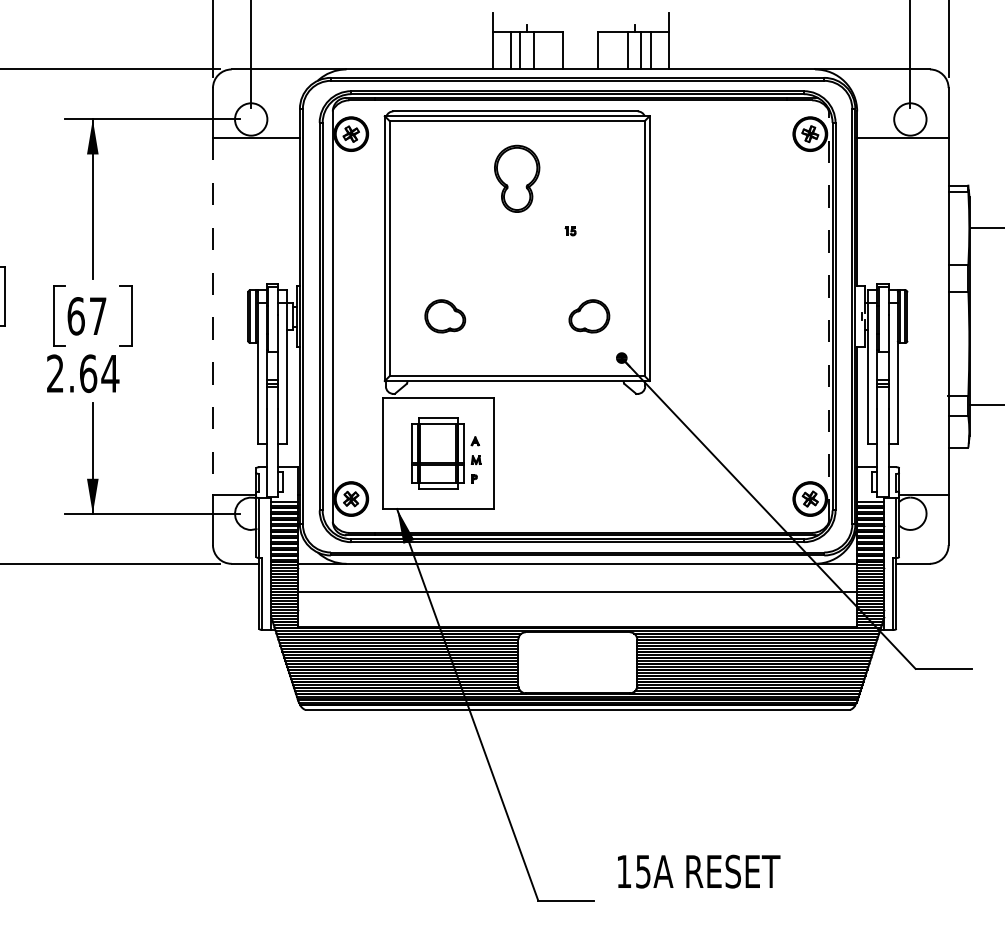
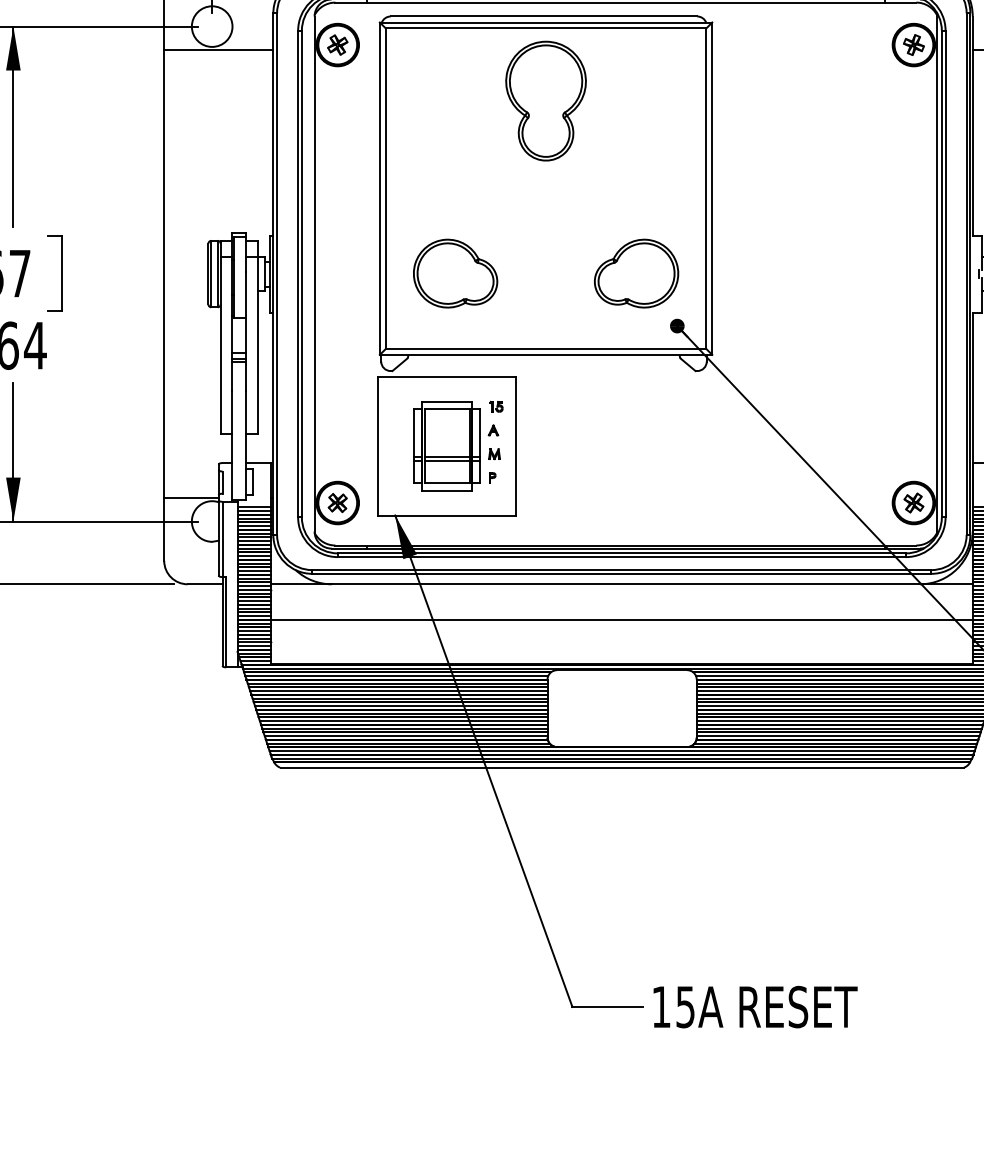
part: (516, 178) -> (545, 100), size x1.43
part: (570, 231) -> (496, 406), moved
line: (212, 316) -> (163, 273), dashed -> solid
part: (445, 316) -> (456, 273), size x1.67
part: (589, 316) -> (636, 273), size x1.67
line: (828, 316) -> (936, 273), dashed -> solid
text: (699, 871) -> (756, 1006), moved

